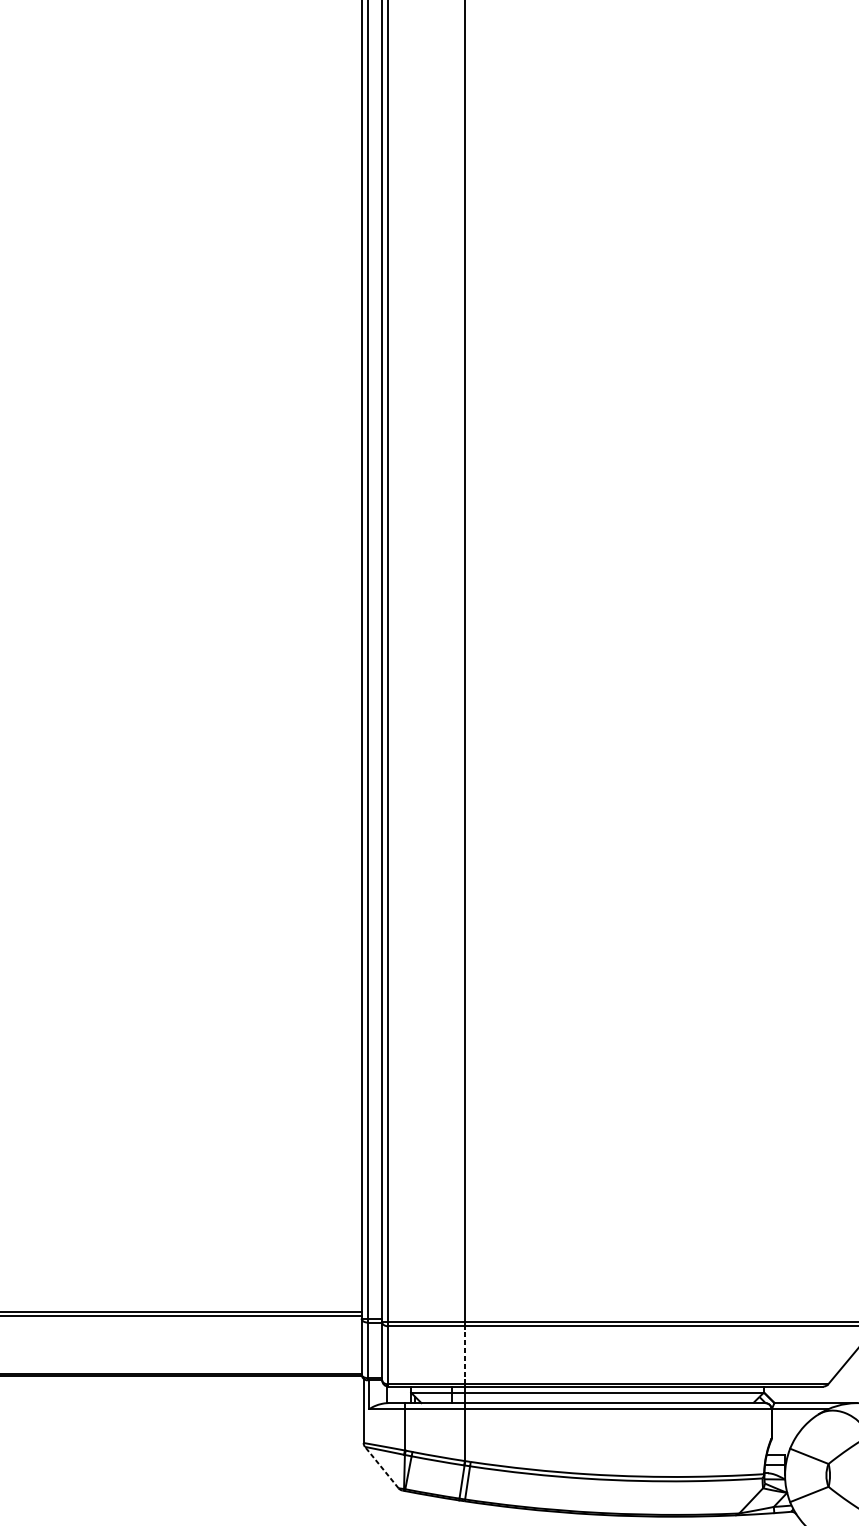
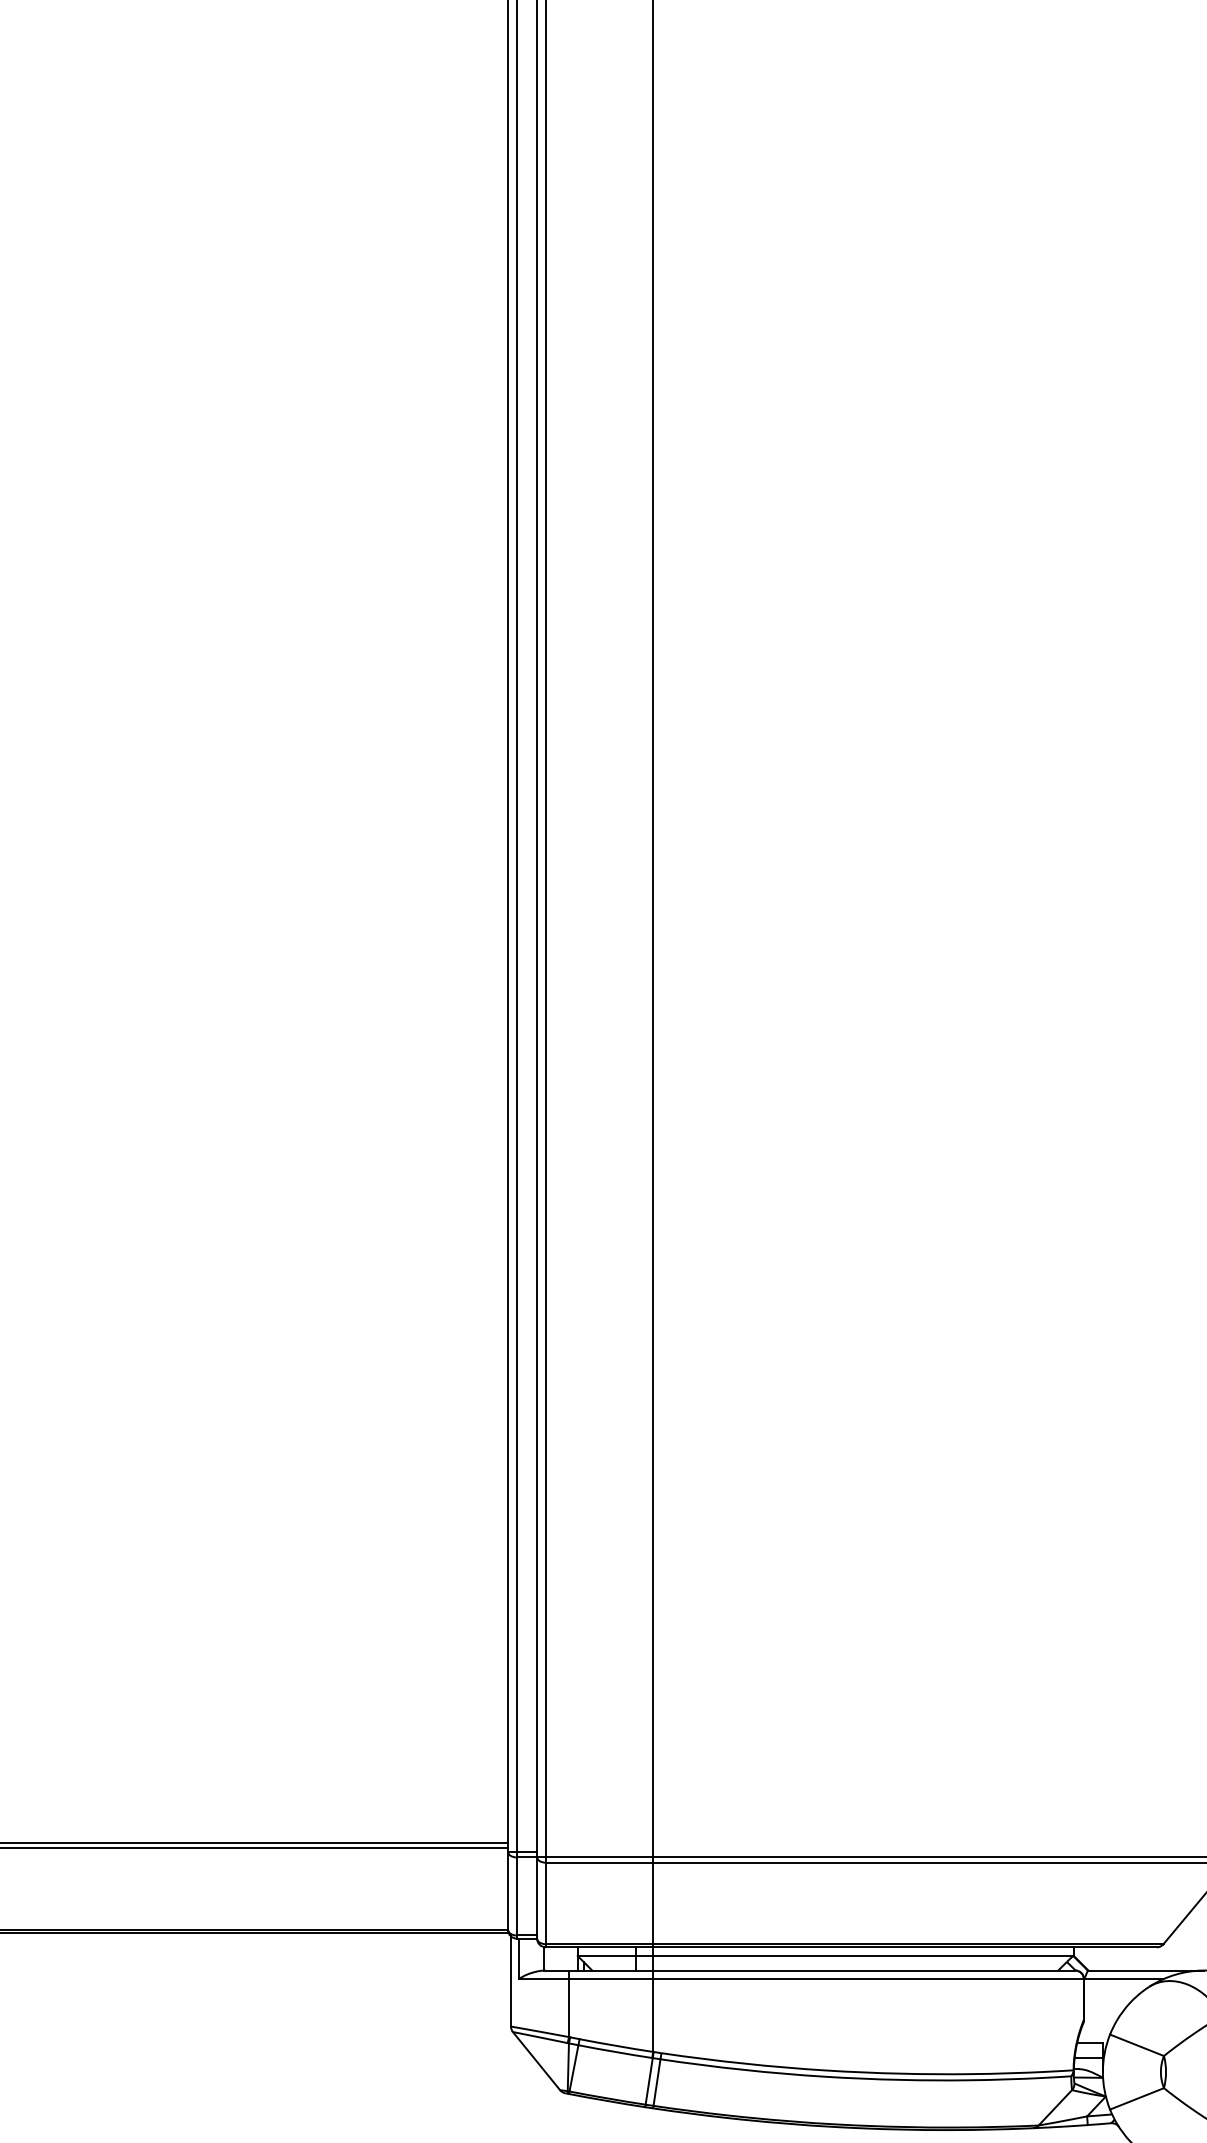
line: (465, 1355) -> (653, 1903), dashed -> solid
line: (381, 1467) -> (536, 2060), dashed -> solid

